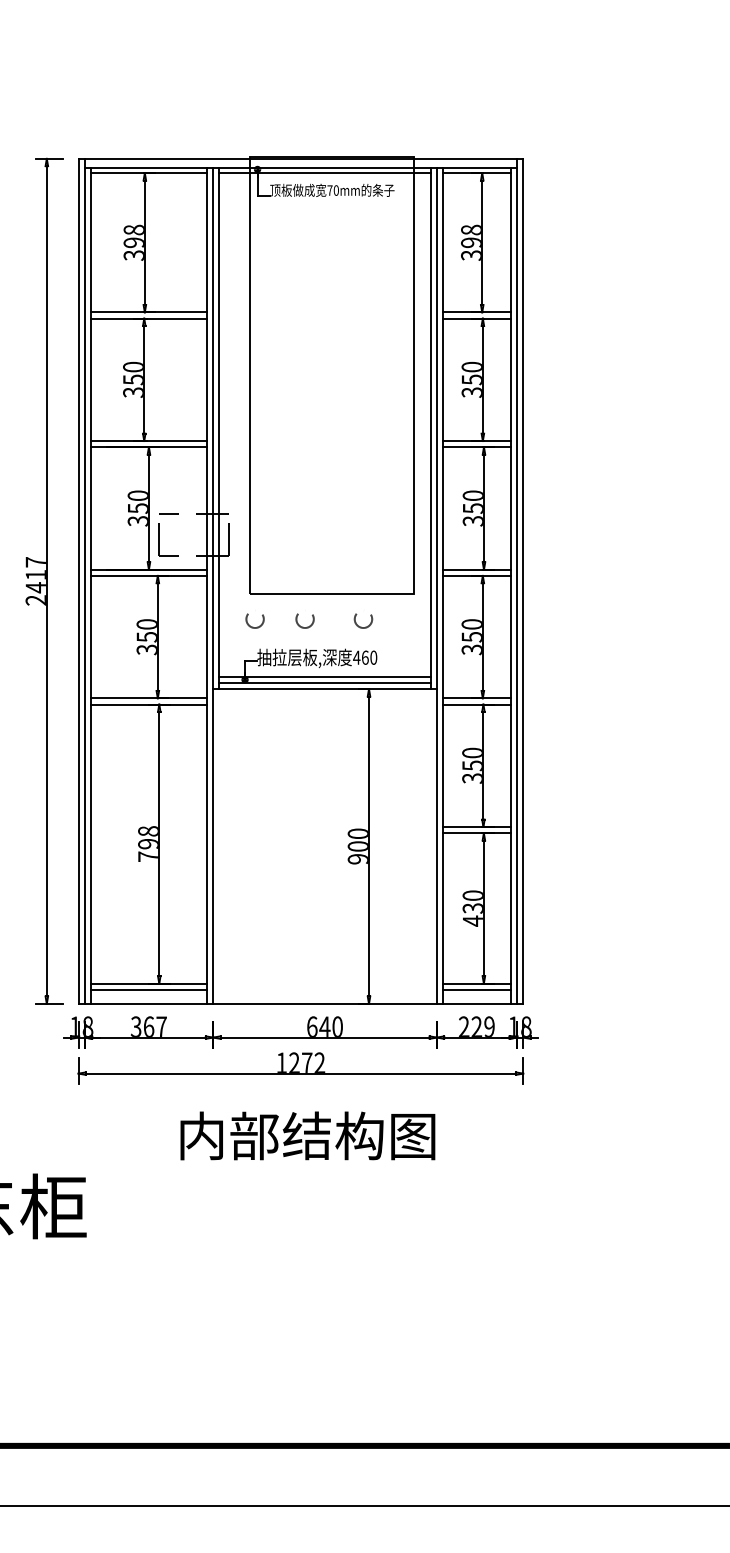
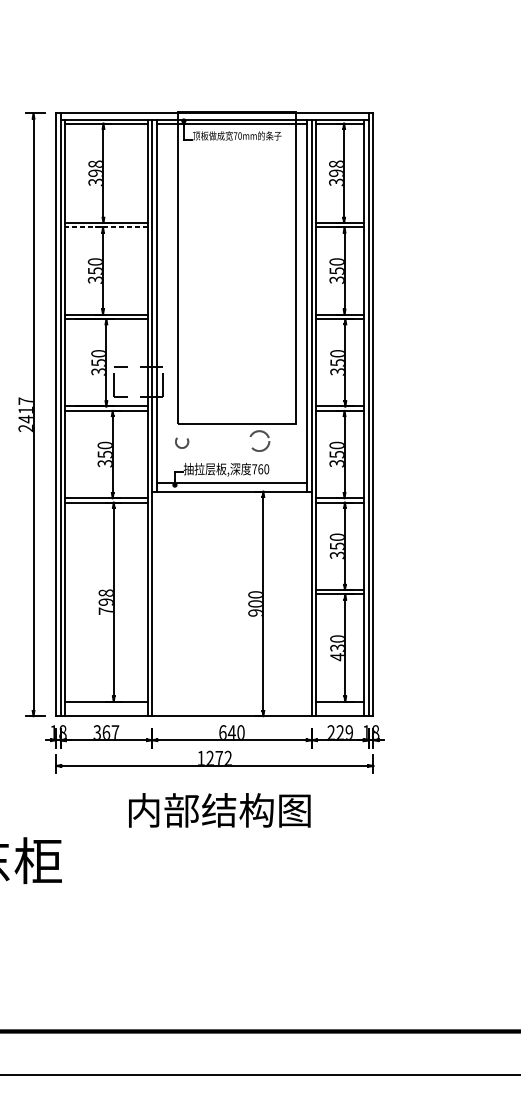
line: (149, 318) -> (106, 227), solid -> dashed
circle: (304, 620) -> (217, 442), removed
circle: (363, 620) -> (259, 442), size x1.6
text: (356, 657) -> (254, 469), 460 -> 760
line: (324, 682) -> (231, 486), removed
line: (148, 989) -> (106, 705), removed
line: (476, 989) -> (340, 705), removed

